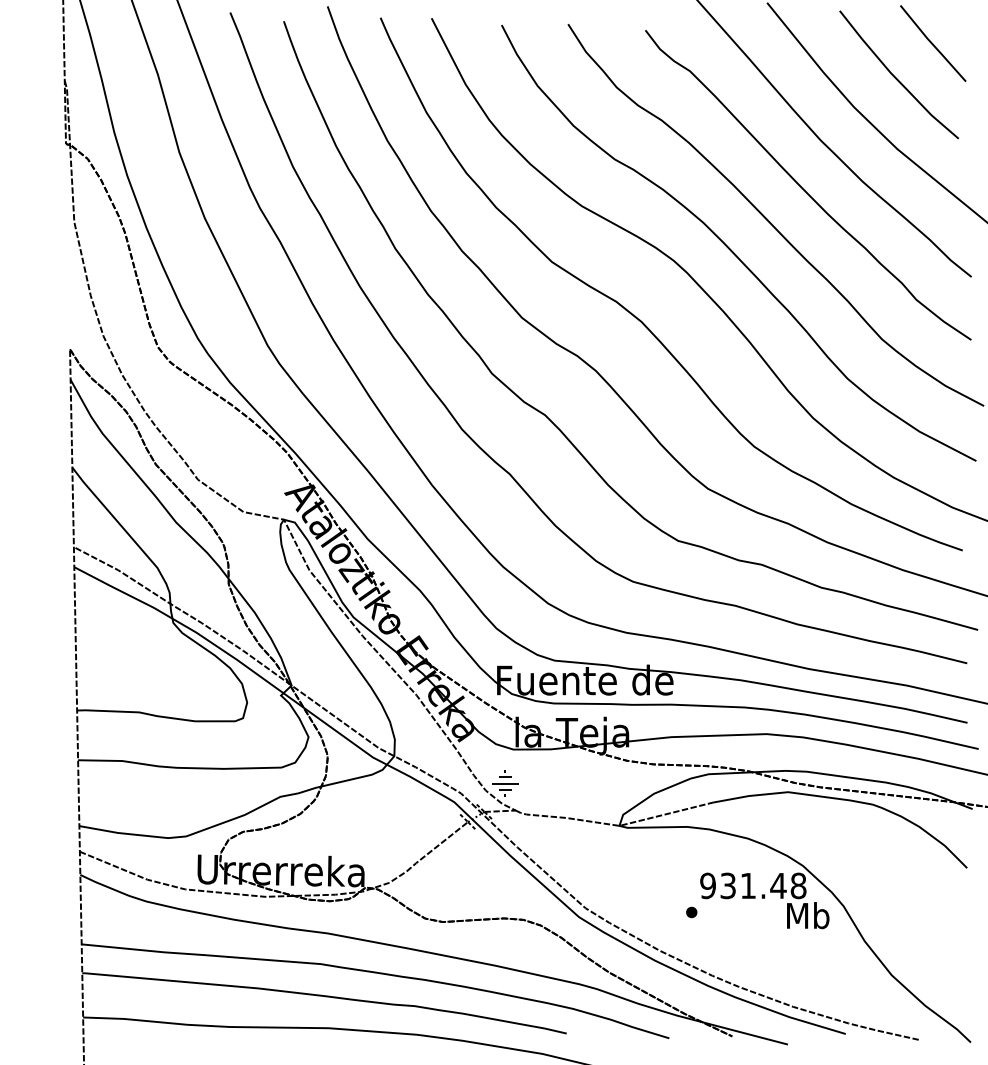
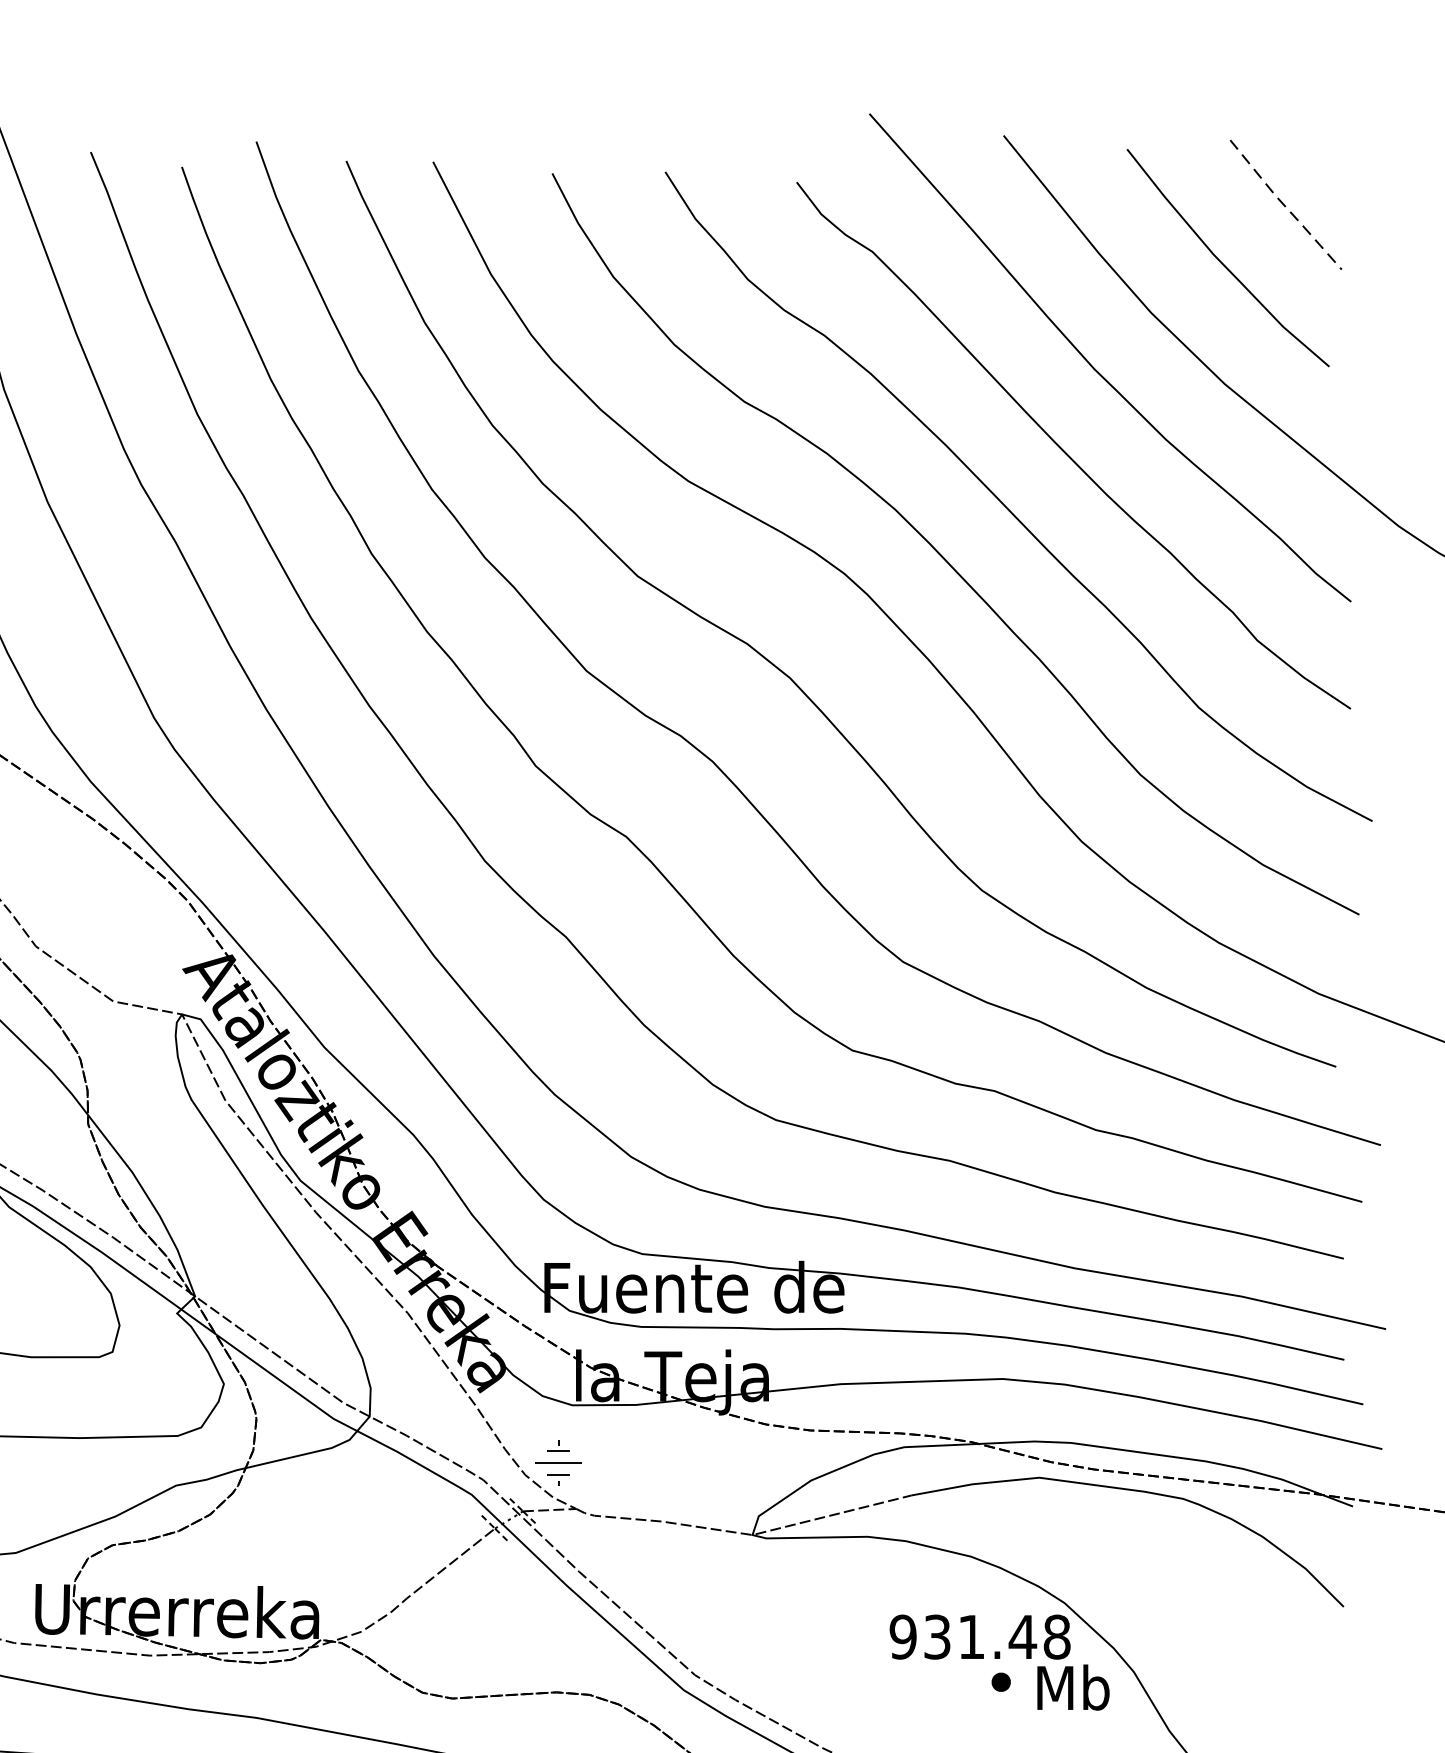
line: (932, 44) -> (1284, 206), solid -> dashed
part: (691, 912) -> (1000, 1682), moved

